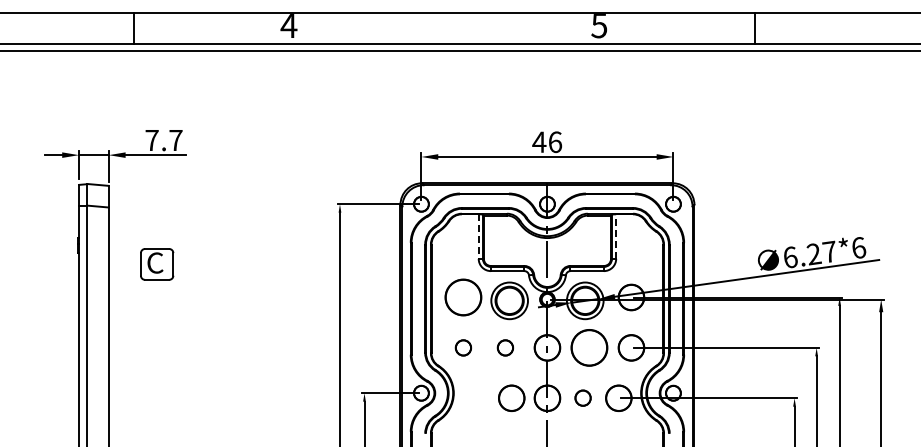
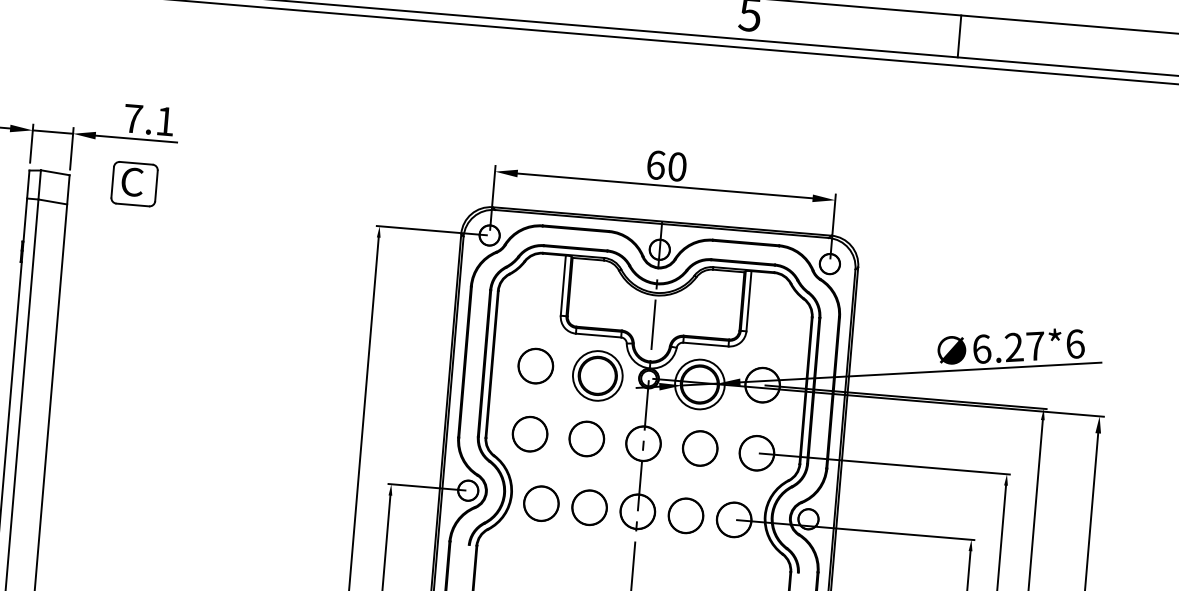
text: (175, 140) -> (164, 121), 7.7 -> 7.1
text: (547, 142) -> (666, 166), 46 -> 60
line: (616, 236) -> (749, 301), dashed -> solid
line: (478, 237) -> (562, 286), dashed -> solid
part: (157, 264) -> (135, 184), moved
part: (463, 297) -> (535, 366), size x0.71
part: (463, 347) -> (530, 433), size x1.67
part: (505, 347) -> (586, 438), size x1.67
part: (589, 347) -> (700, 447), size x0.71
circle: (475, 397) -> (540, 502), added
circle: (582, 397) -> (685, 514), size x1.67

